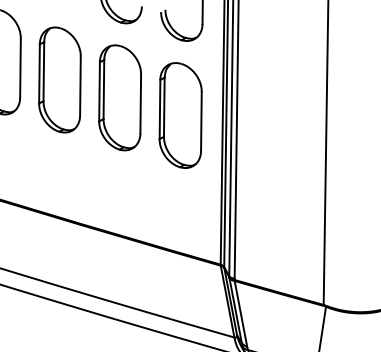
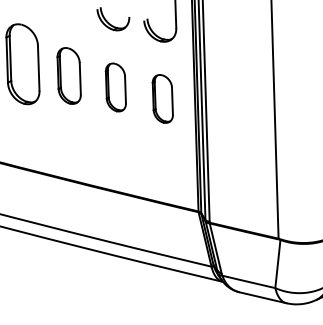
part: (58, 79) -> (68, 75), size x0.7
part: (119, 97) -> (115, 87), size x0.6
part: (180, 114) -> (162, 98), size x0.6

